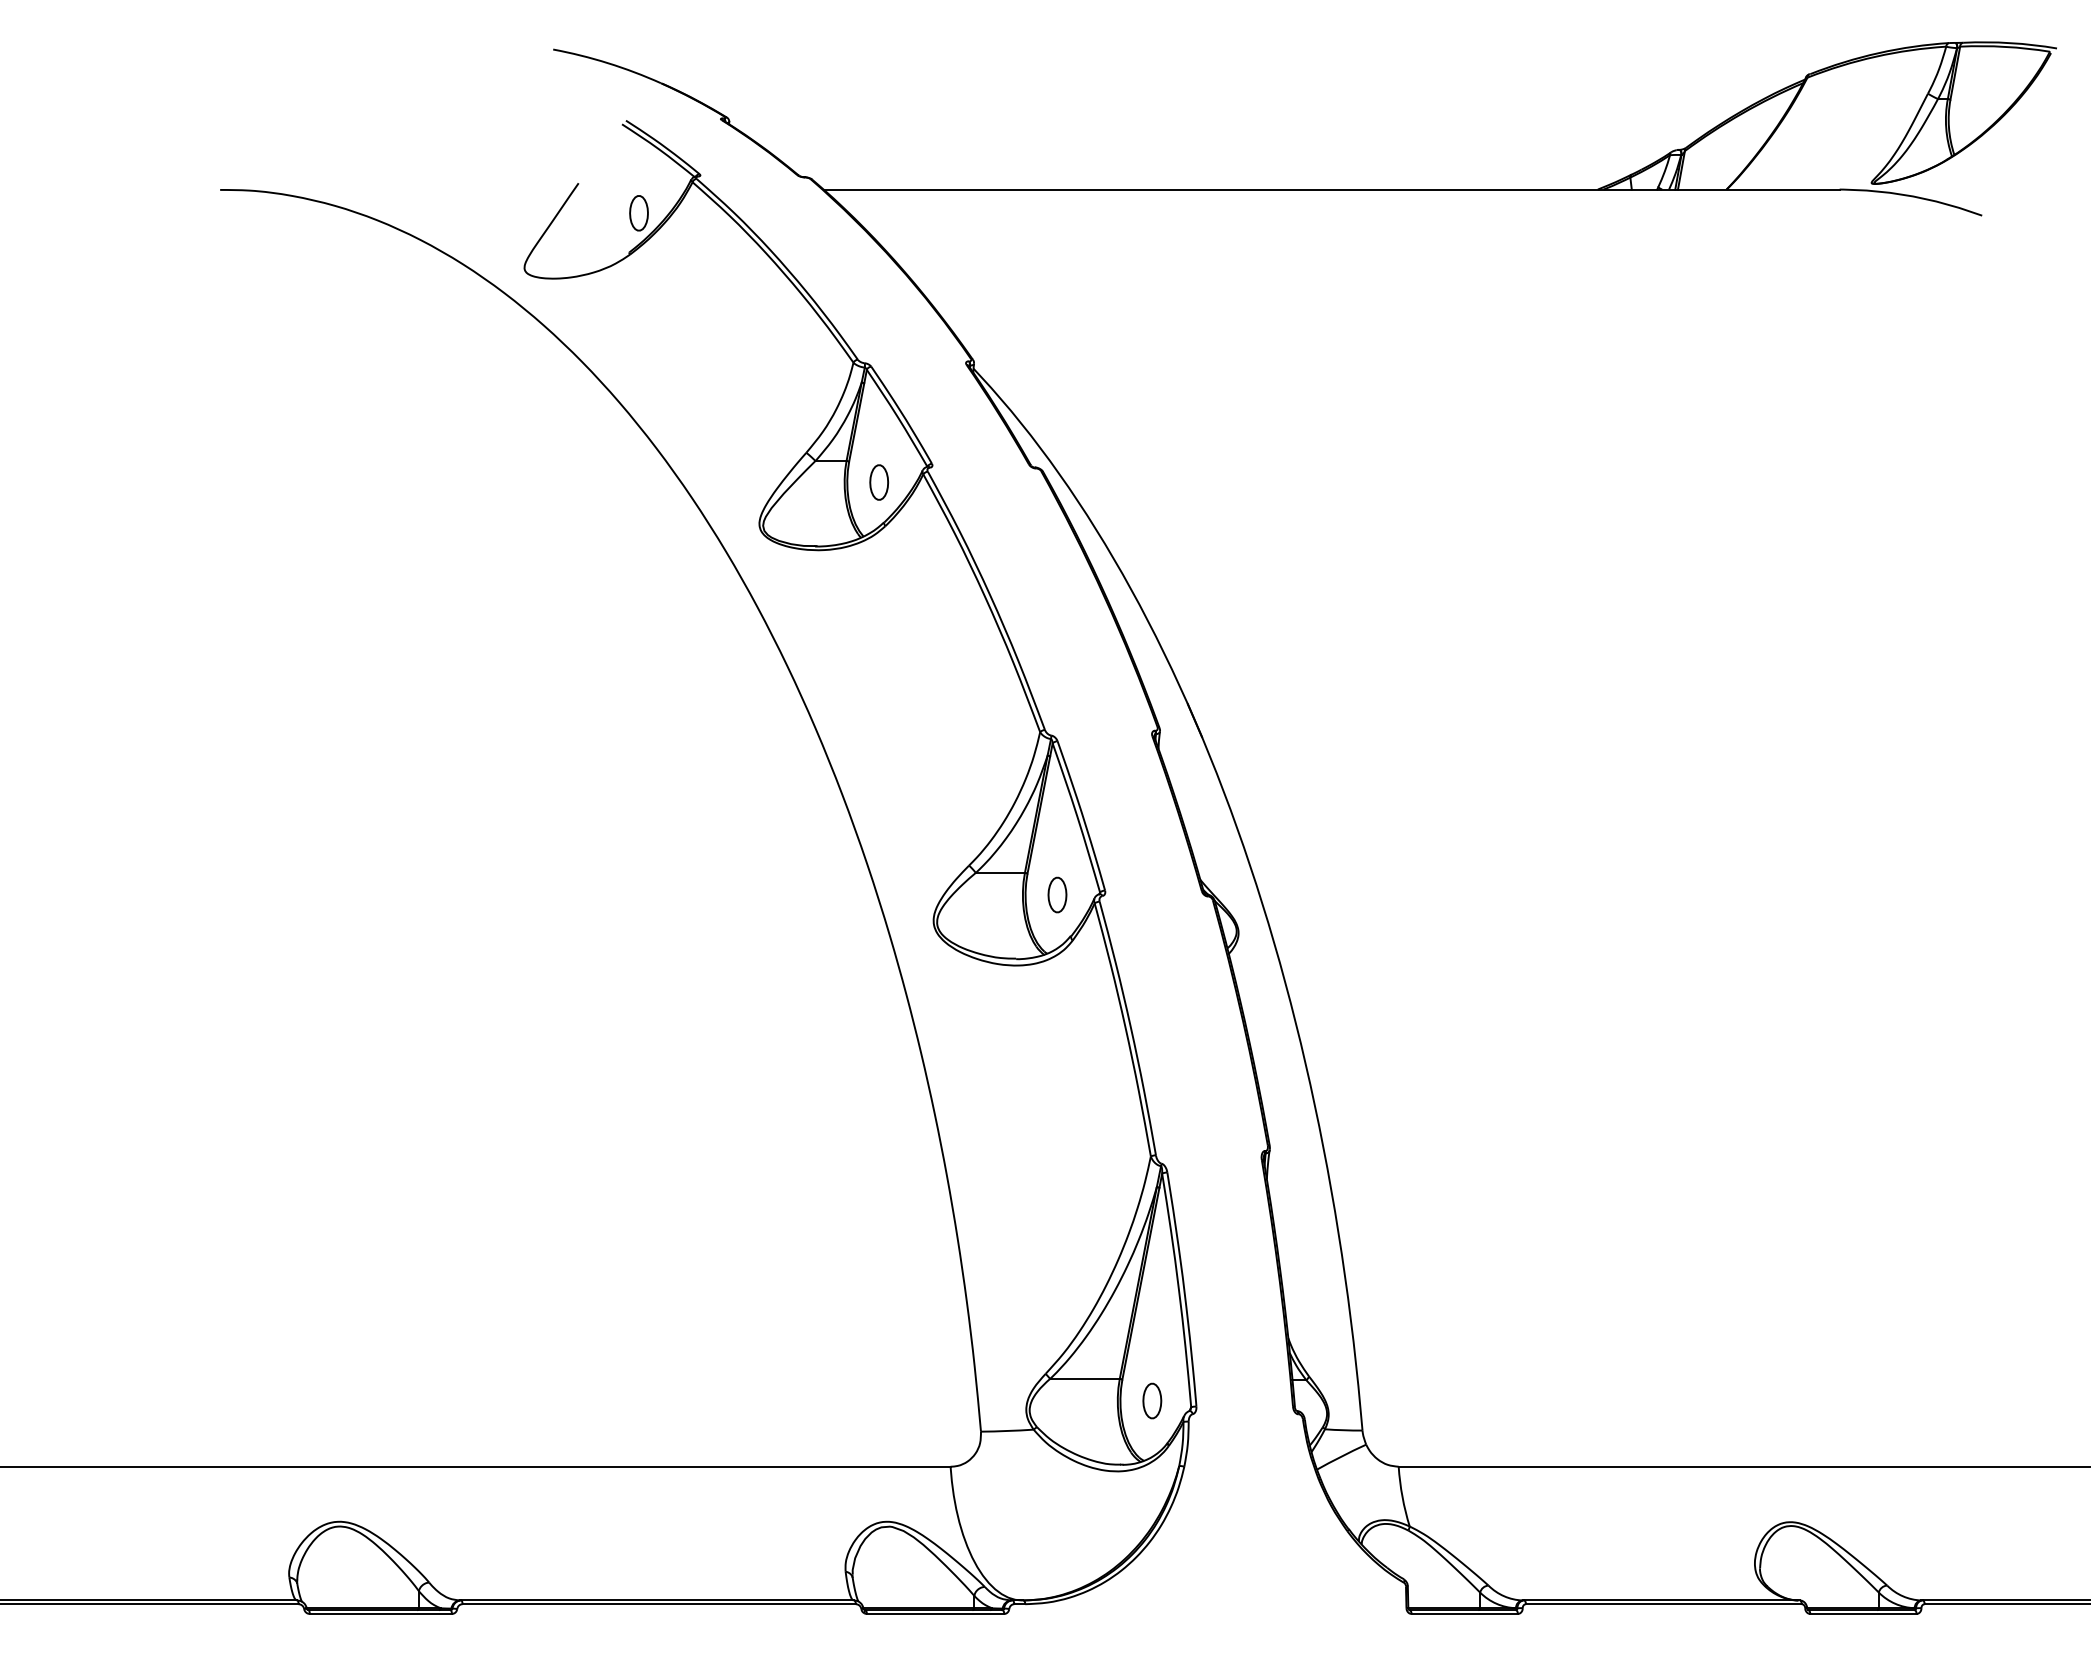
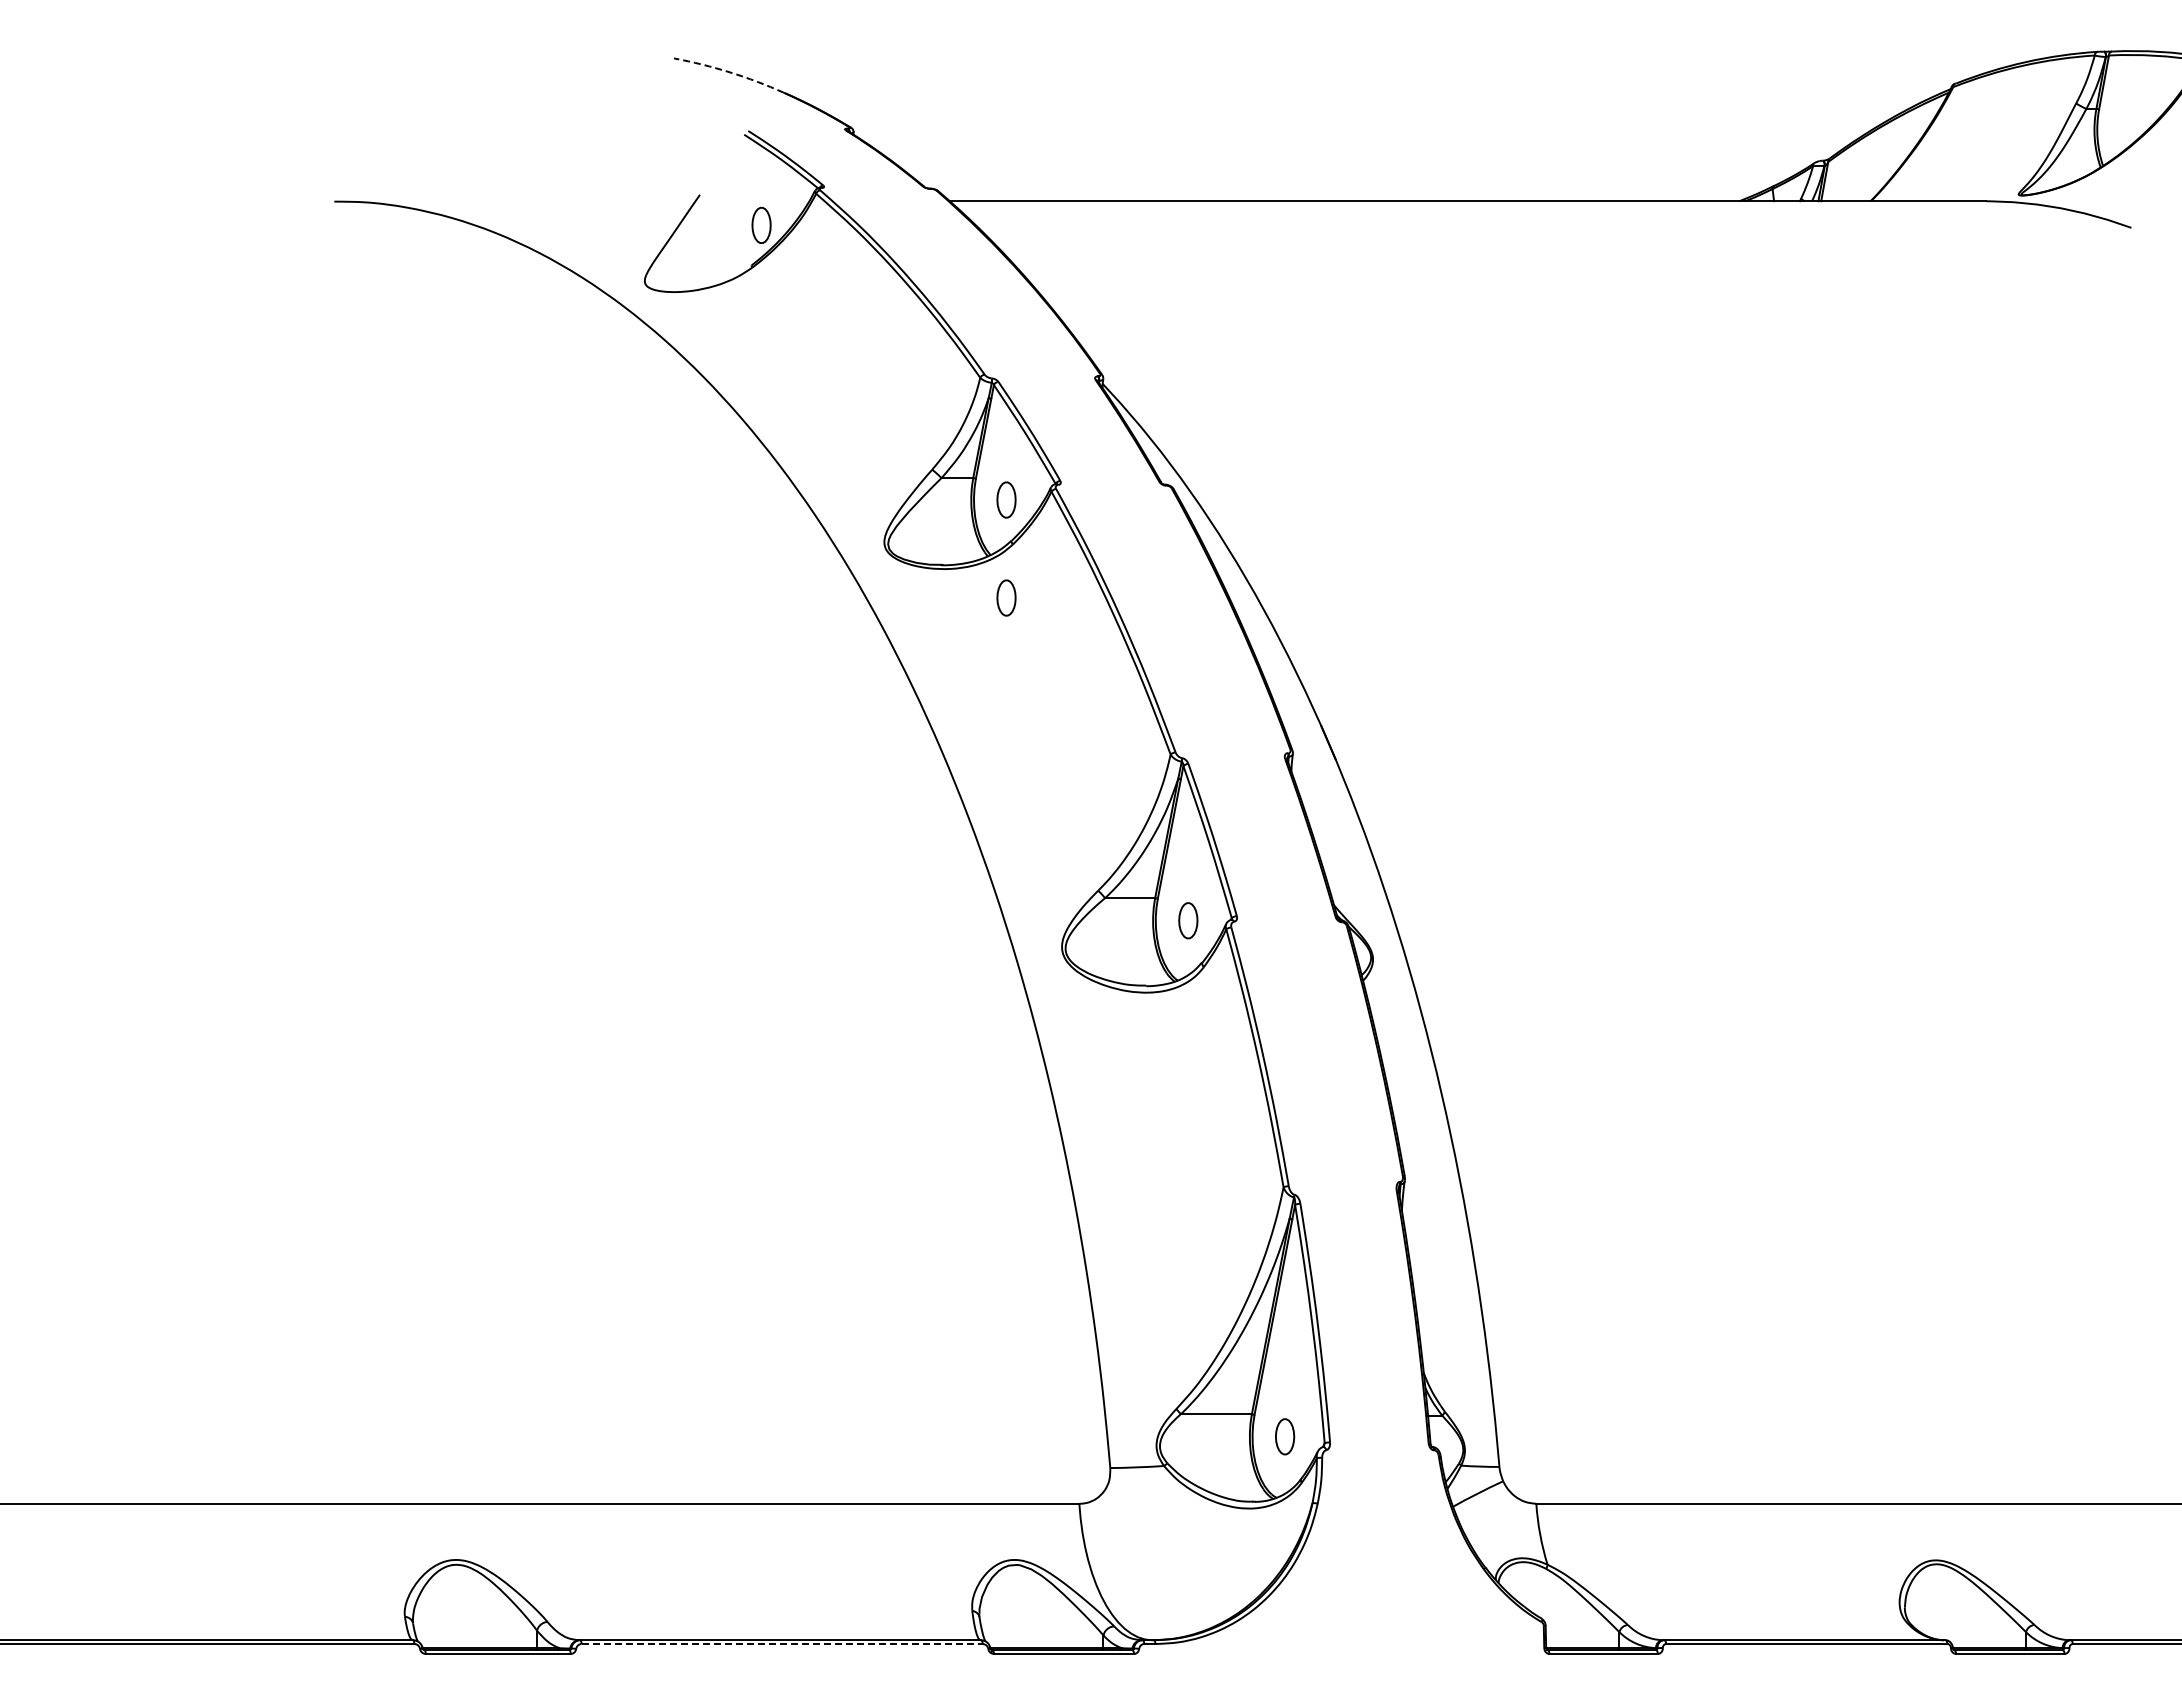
arc: (607, 63) -> (729, 72), solid -> dashed
part: (879, 578) -> (1006, 597), added
line: (659, 1604) -> (782, 1644), solid -> dashed

